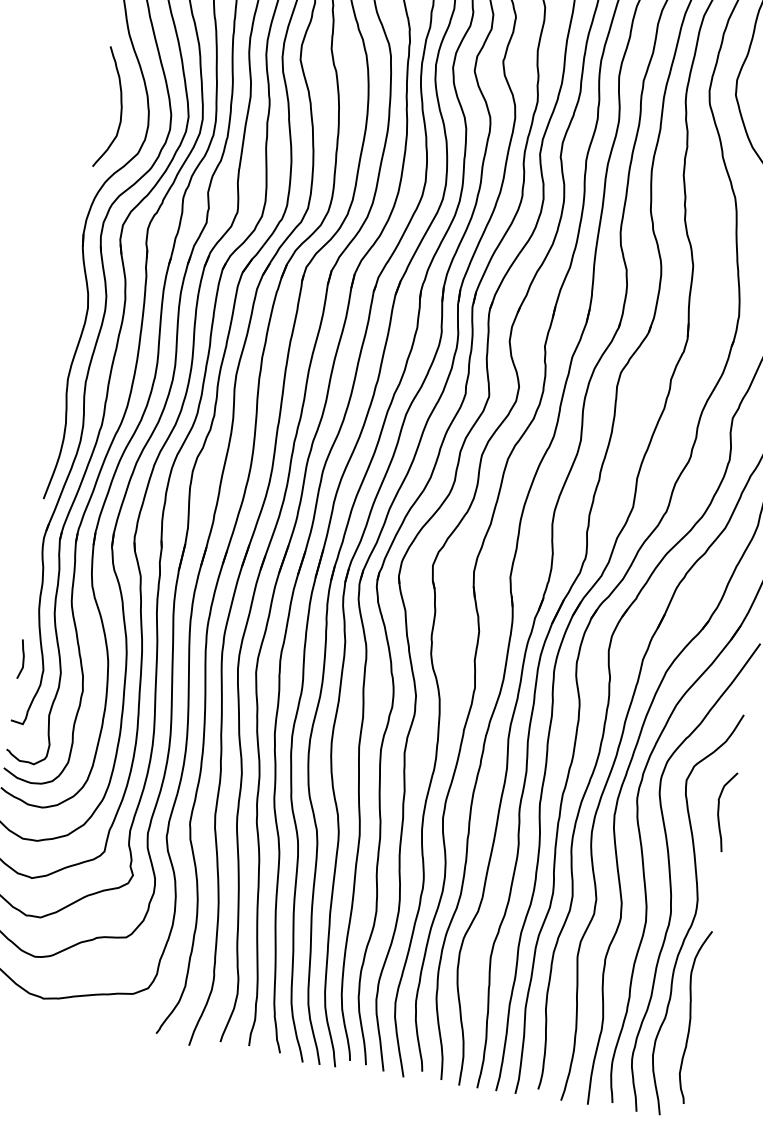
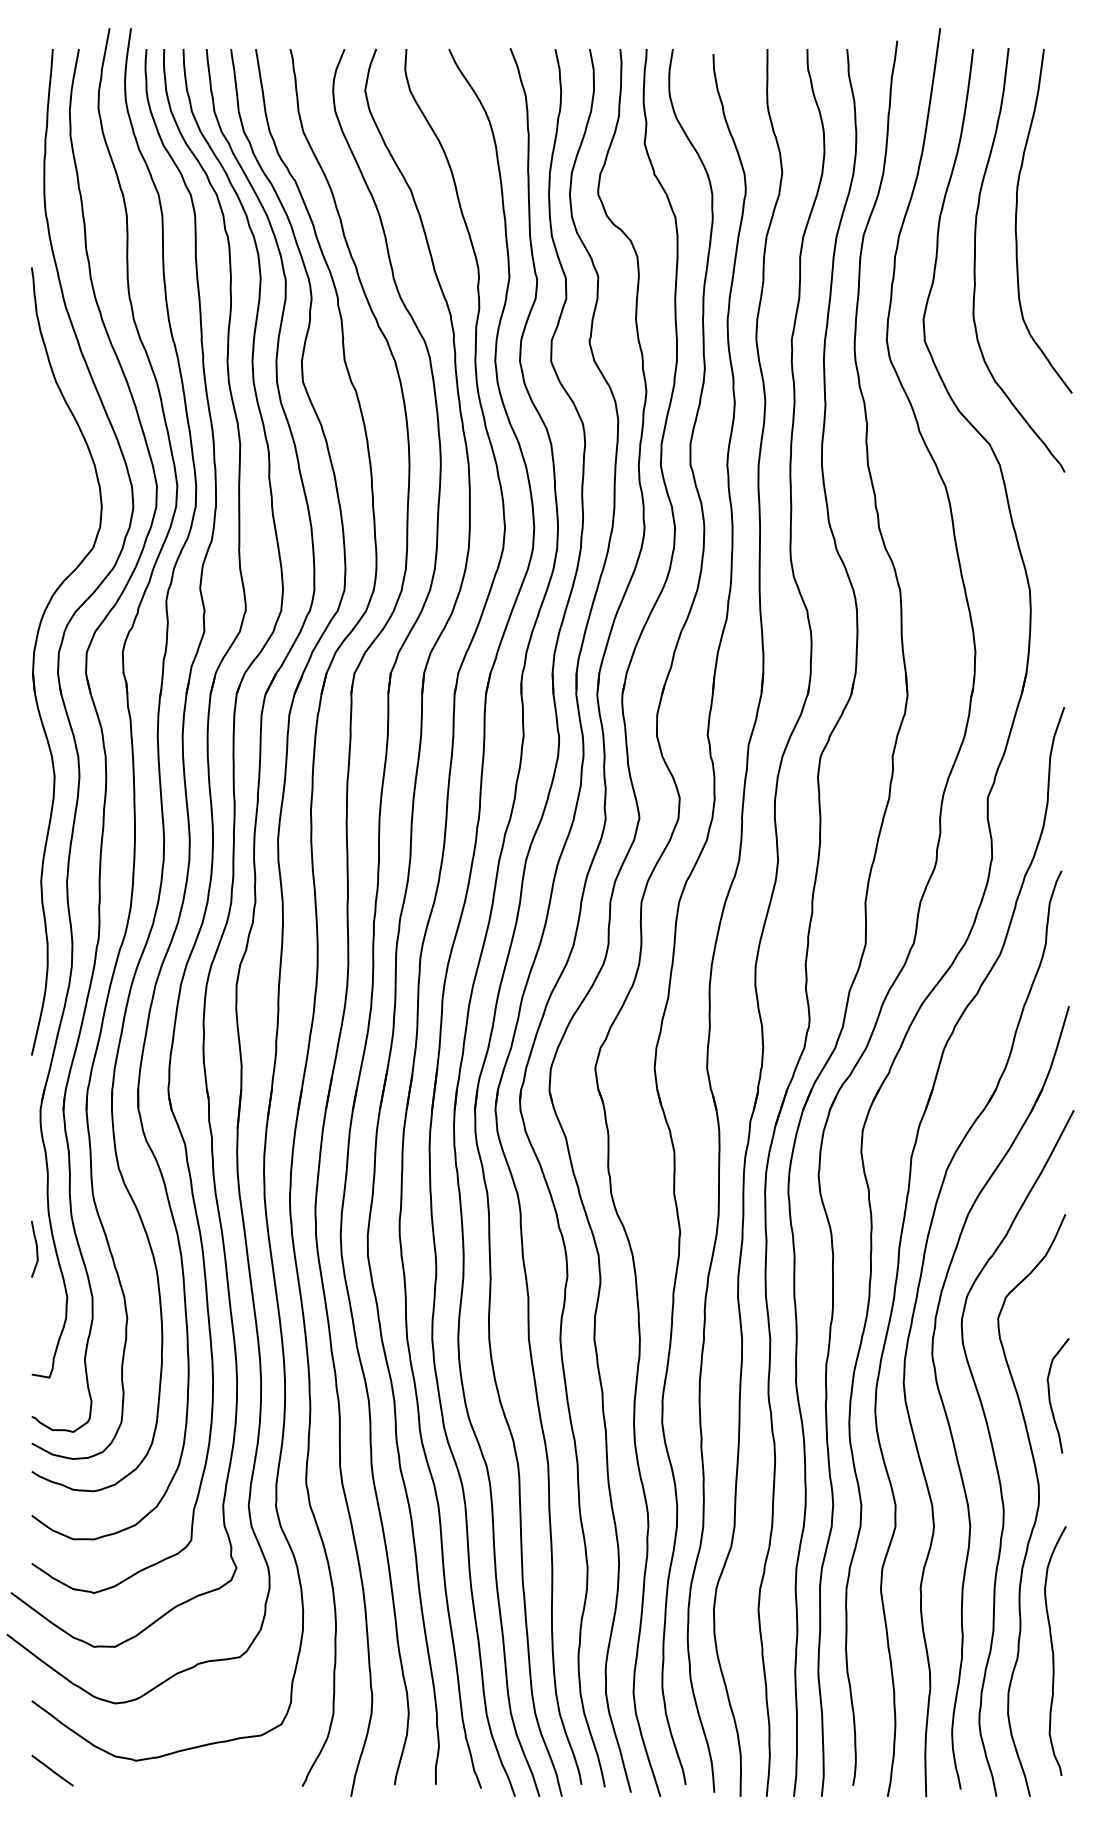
curve: (120, 109) -> (59, 489), removed
curve: (23, 659) -> (36, 1249), moved
curve: (719, 810) -> (1050, 1395), moved

